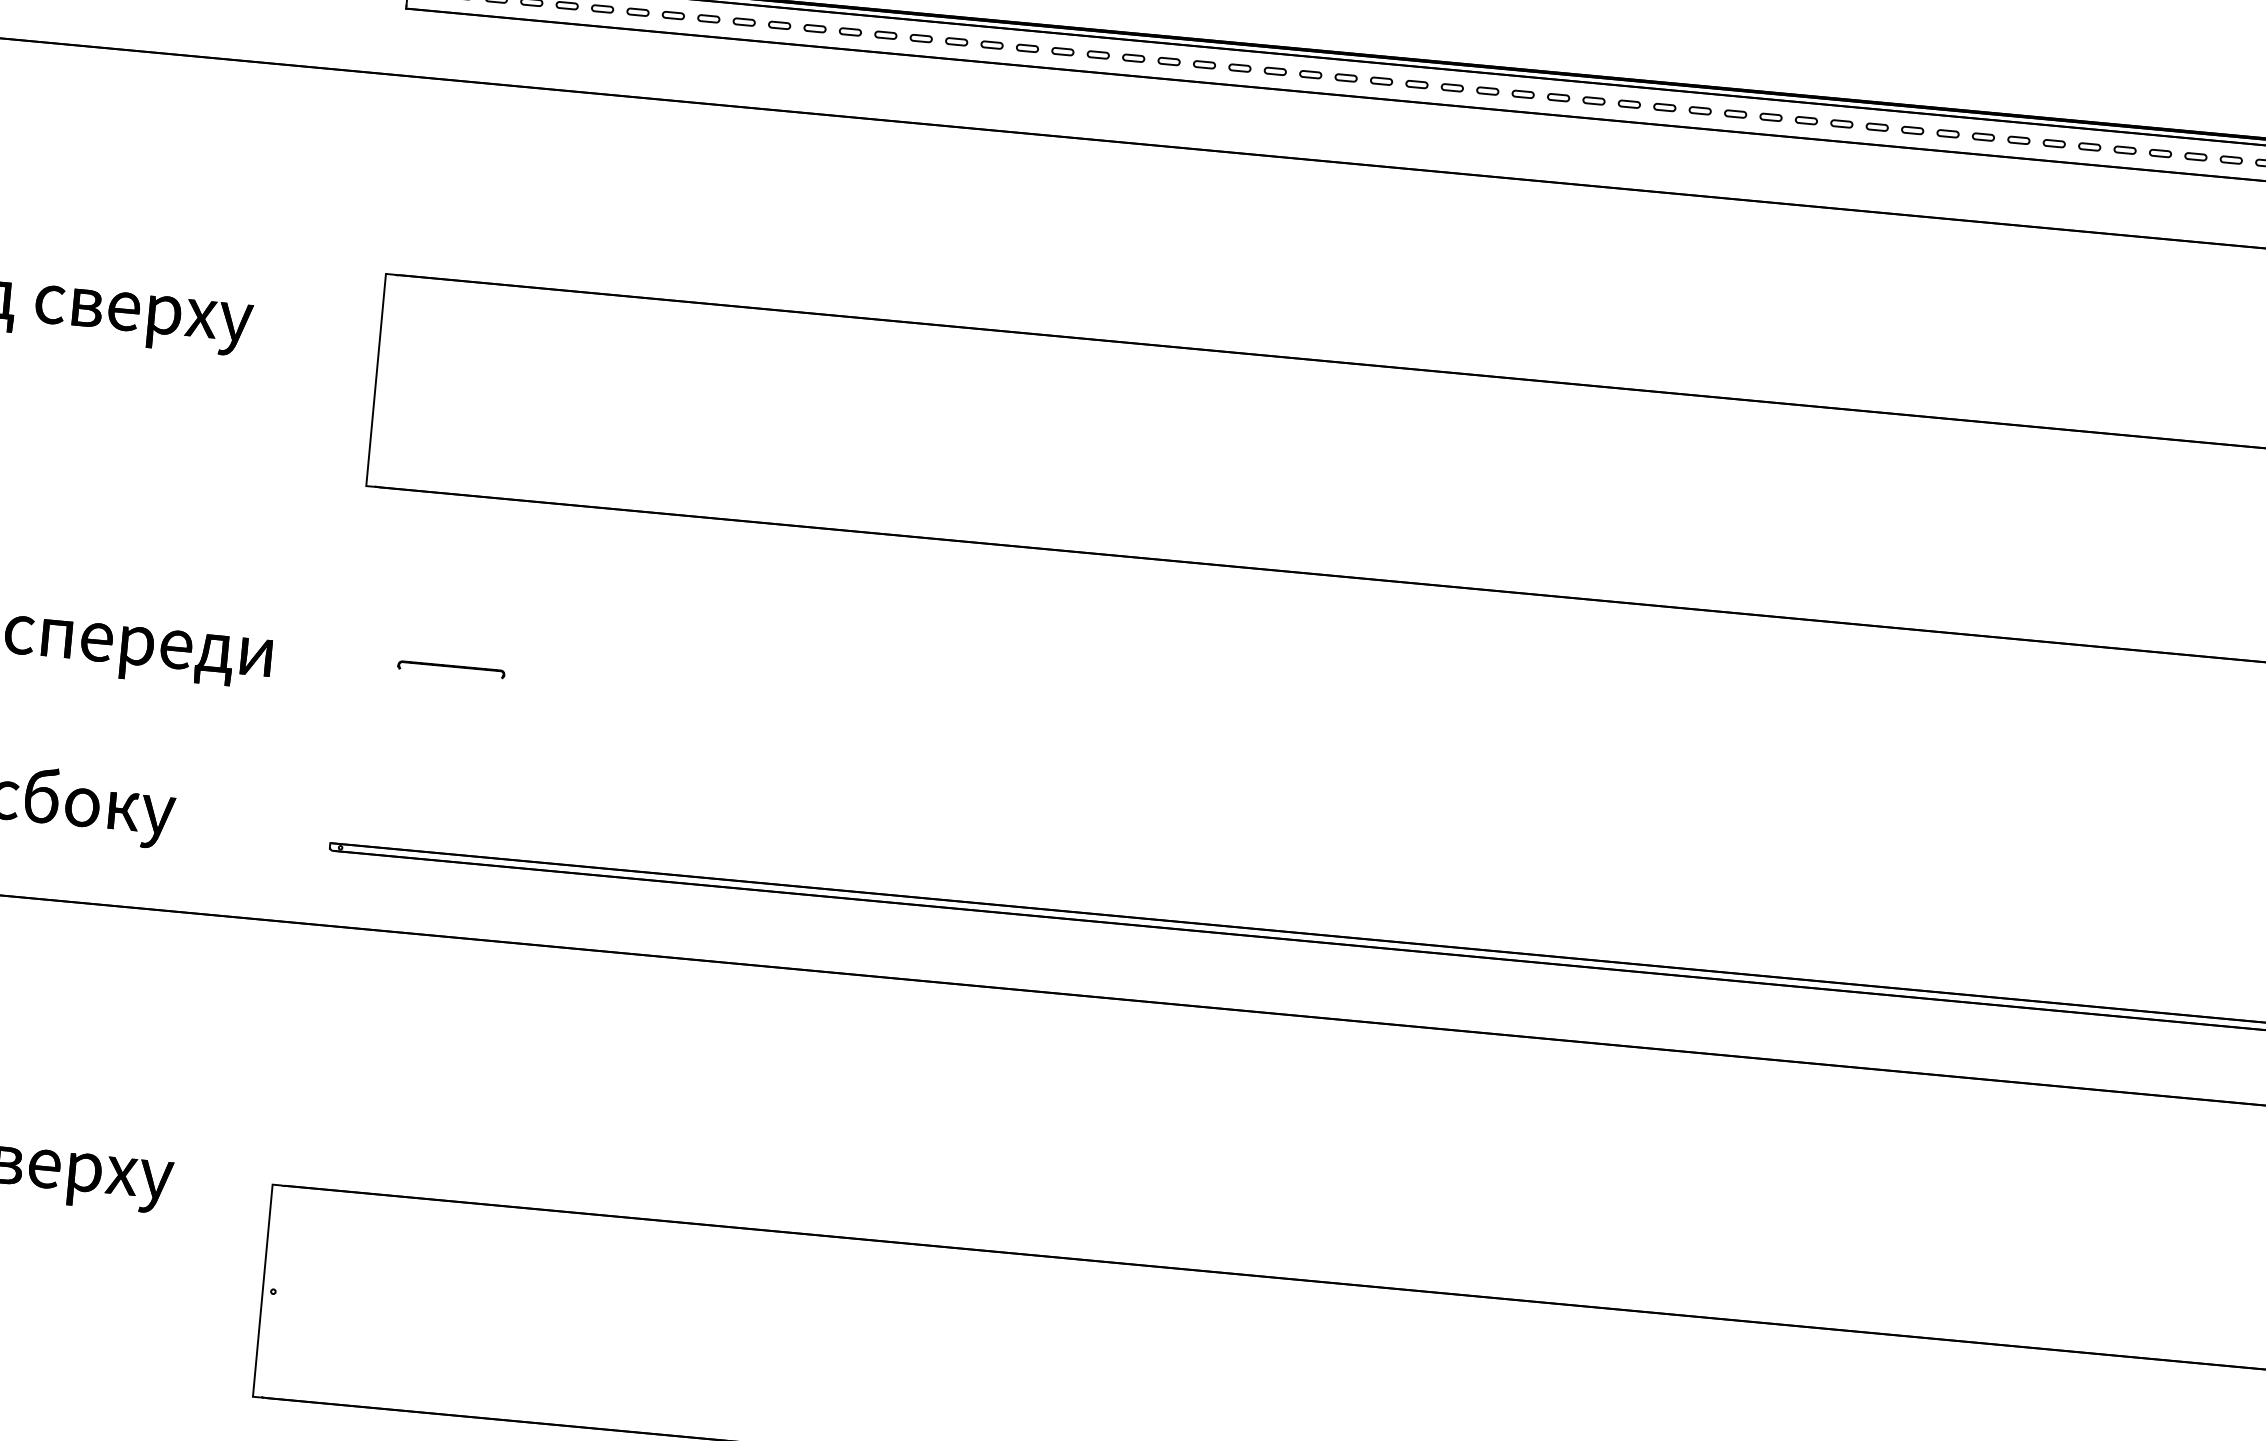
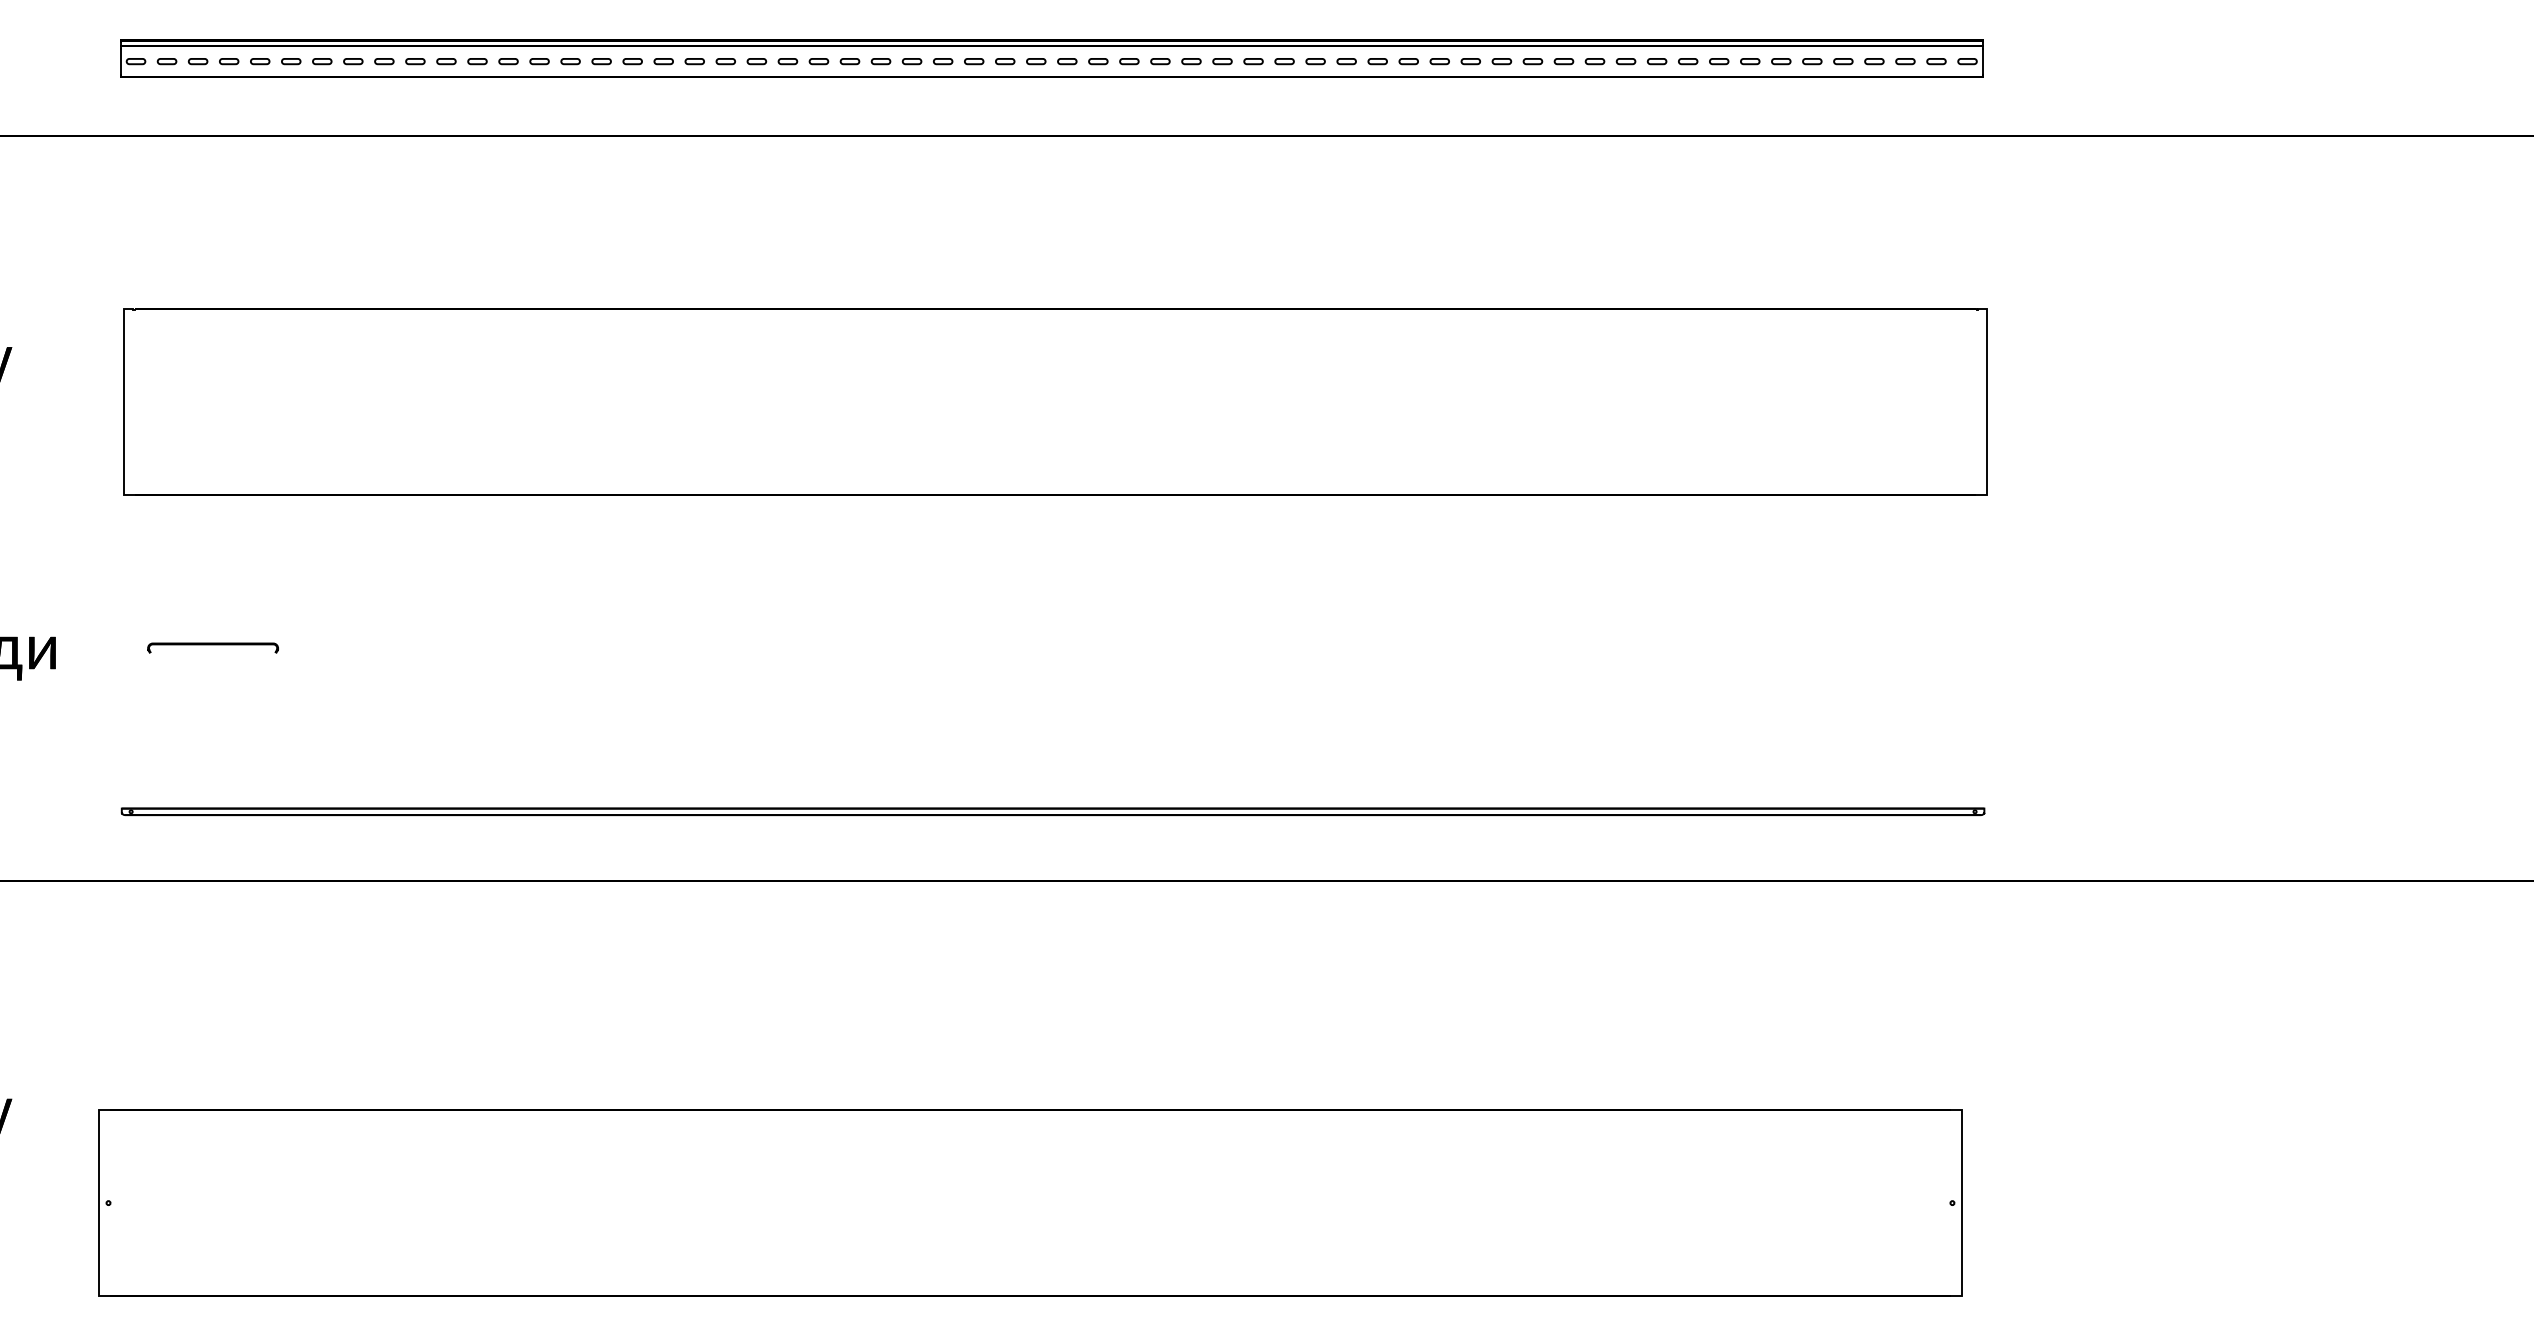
part: (450, 668) -> (212, 647), size x1.4

